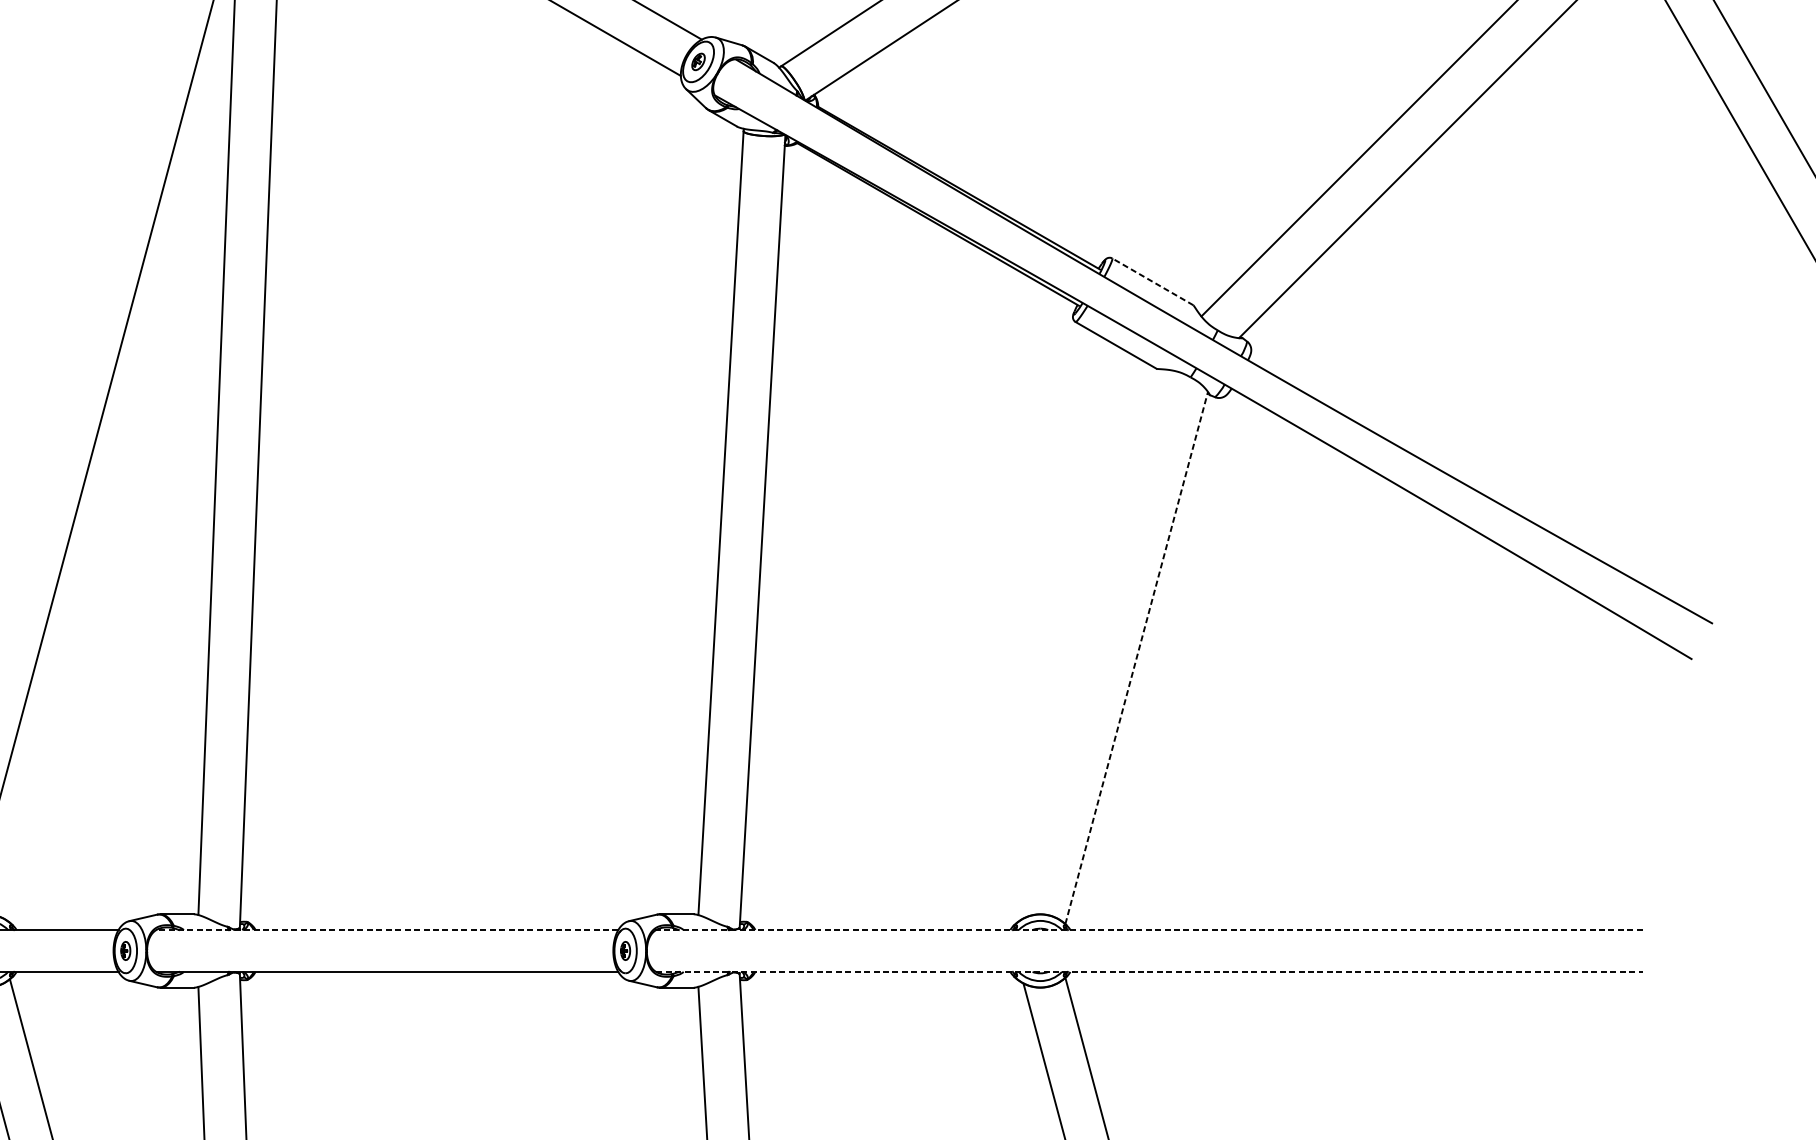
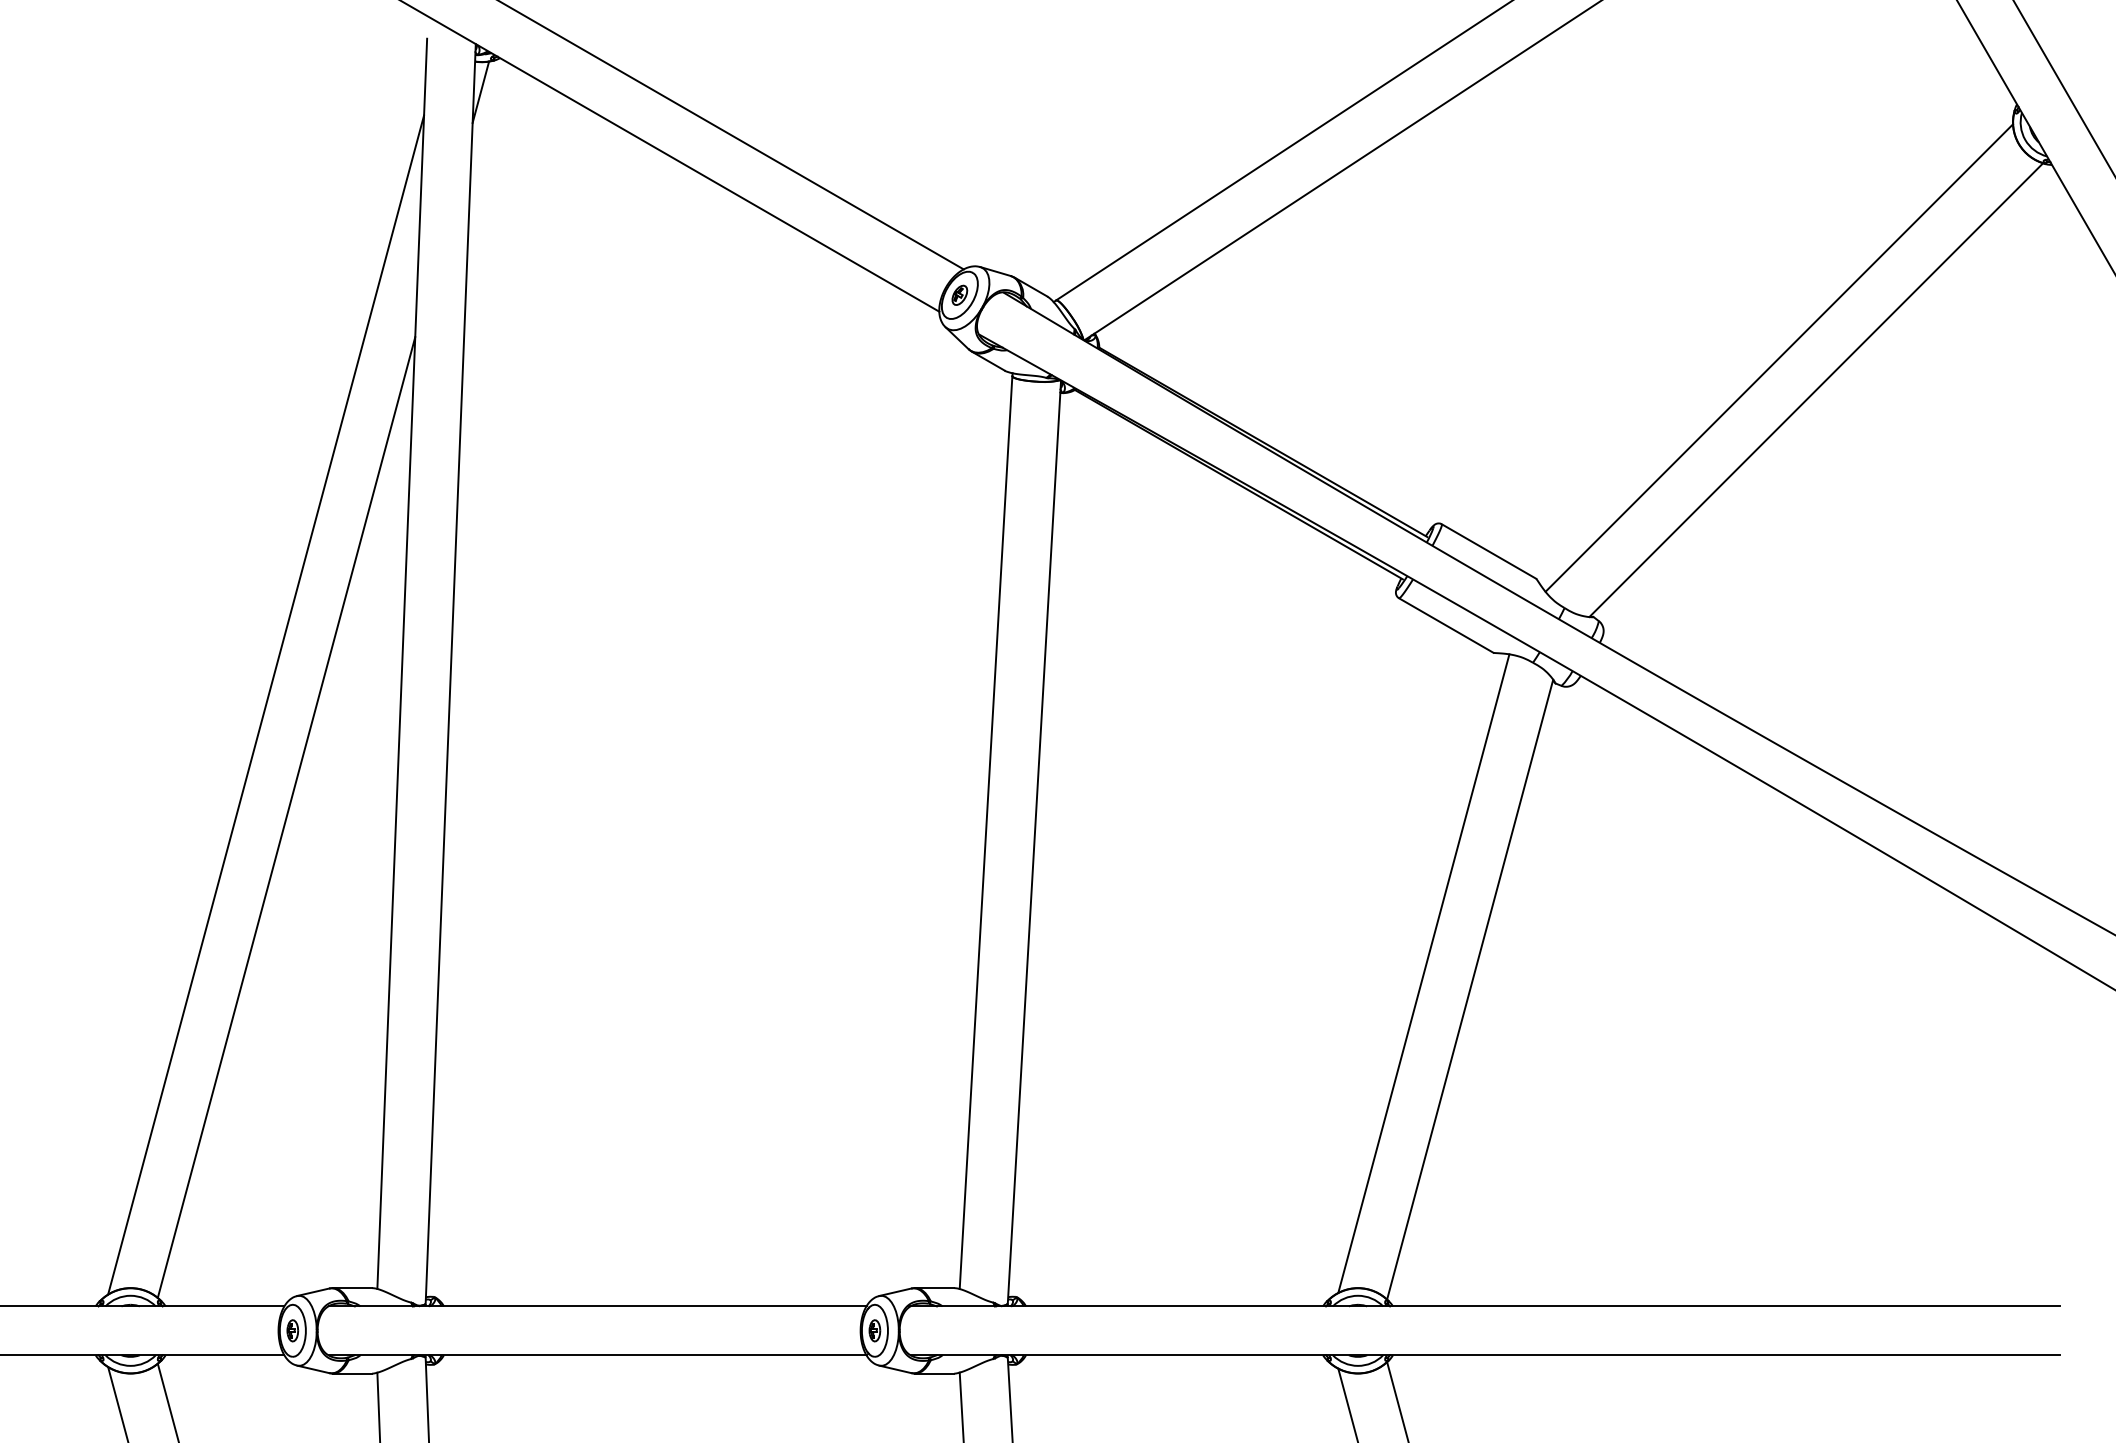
line: (1153, 281) -> (1489, 551), dashed -> solid
line: (120, 510) -> (286, 817), added
line: (1096, 644) -> (1423, 973), added
line: (1136, 657) -> (1470, 989), dashed -> solid
line: (387, 930) -> (597, 1306), dashed -> solid
line: (1148, 930) -> (1483, 1306), dashed -> solid
line: (1149, 972) -> (1485, 1355), dashed -> solid

